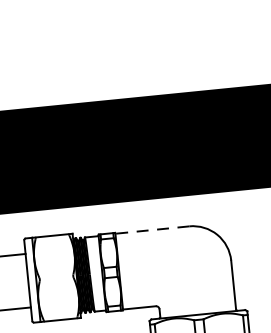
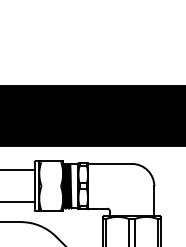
line: (153, 229) -> (110, 163), dashed -> solid

